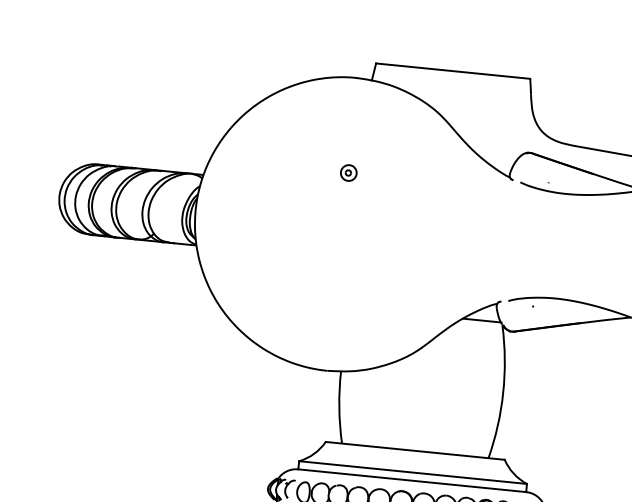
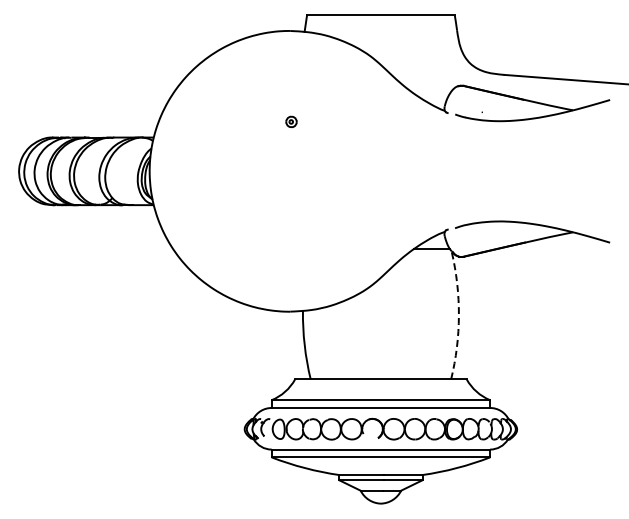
part: (348, 172) -> (291, 121), size x0.7
arc: (502, 392) -> (458, 315), solid -> dashed

